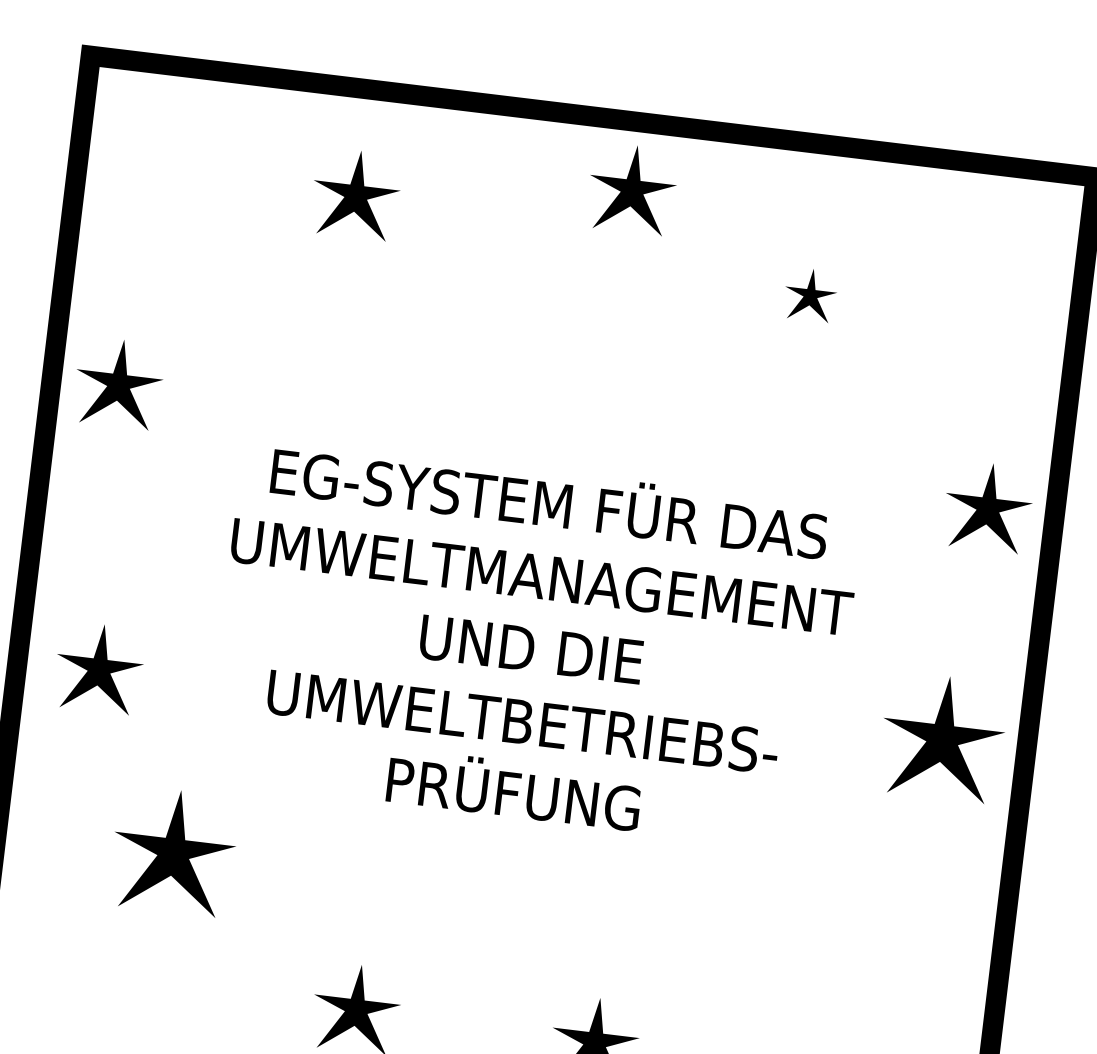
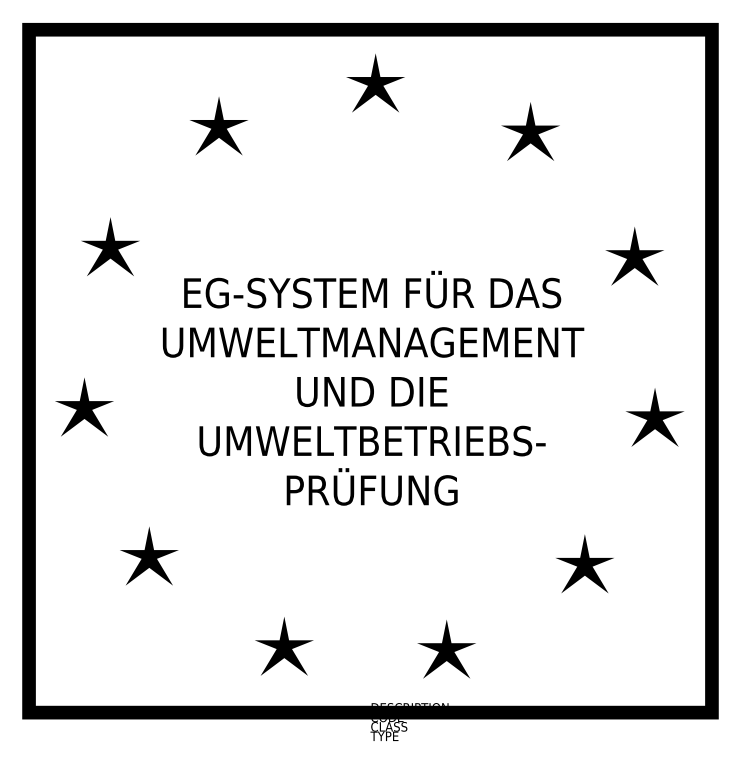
part: (632, 189) -> (375, 83), moved
part: (355, 194) -> (218, 126), moved
part: (810, 294) -> (530, 131), size x1.67
part: (119, 382) -> (110, 246), moved
part: (987, 507) -> (634, 256), moved
part: (99, 668) -> (84, 407), moved
part: (942, 737) -> (654, 417), size x0.71
part: (174, 852) -> (149, 556), size x0.71
fill: (813, 940) -> (584, 563), added

